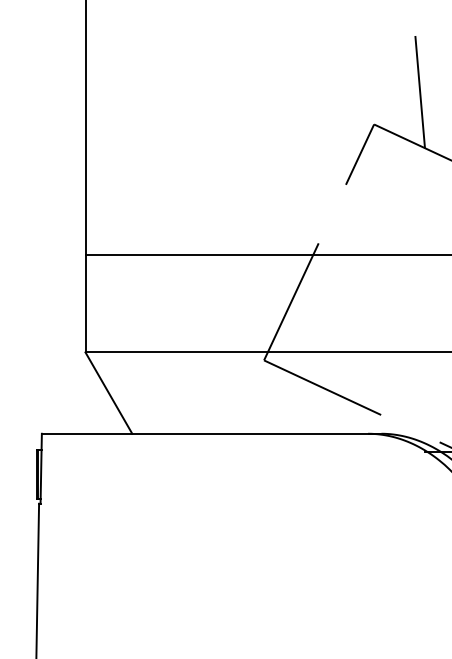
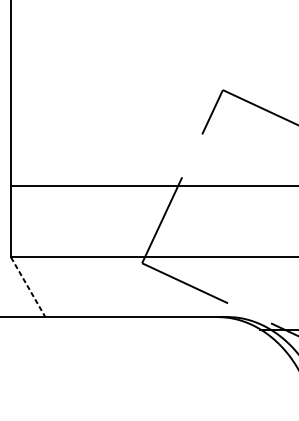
line: (419, 91) -> (256, 65), removed
line: (108, 393) -> (27, 287), solid -> dashed

